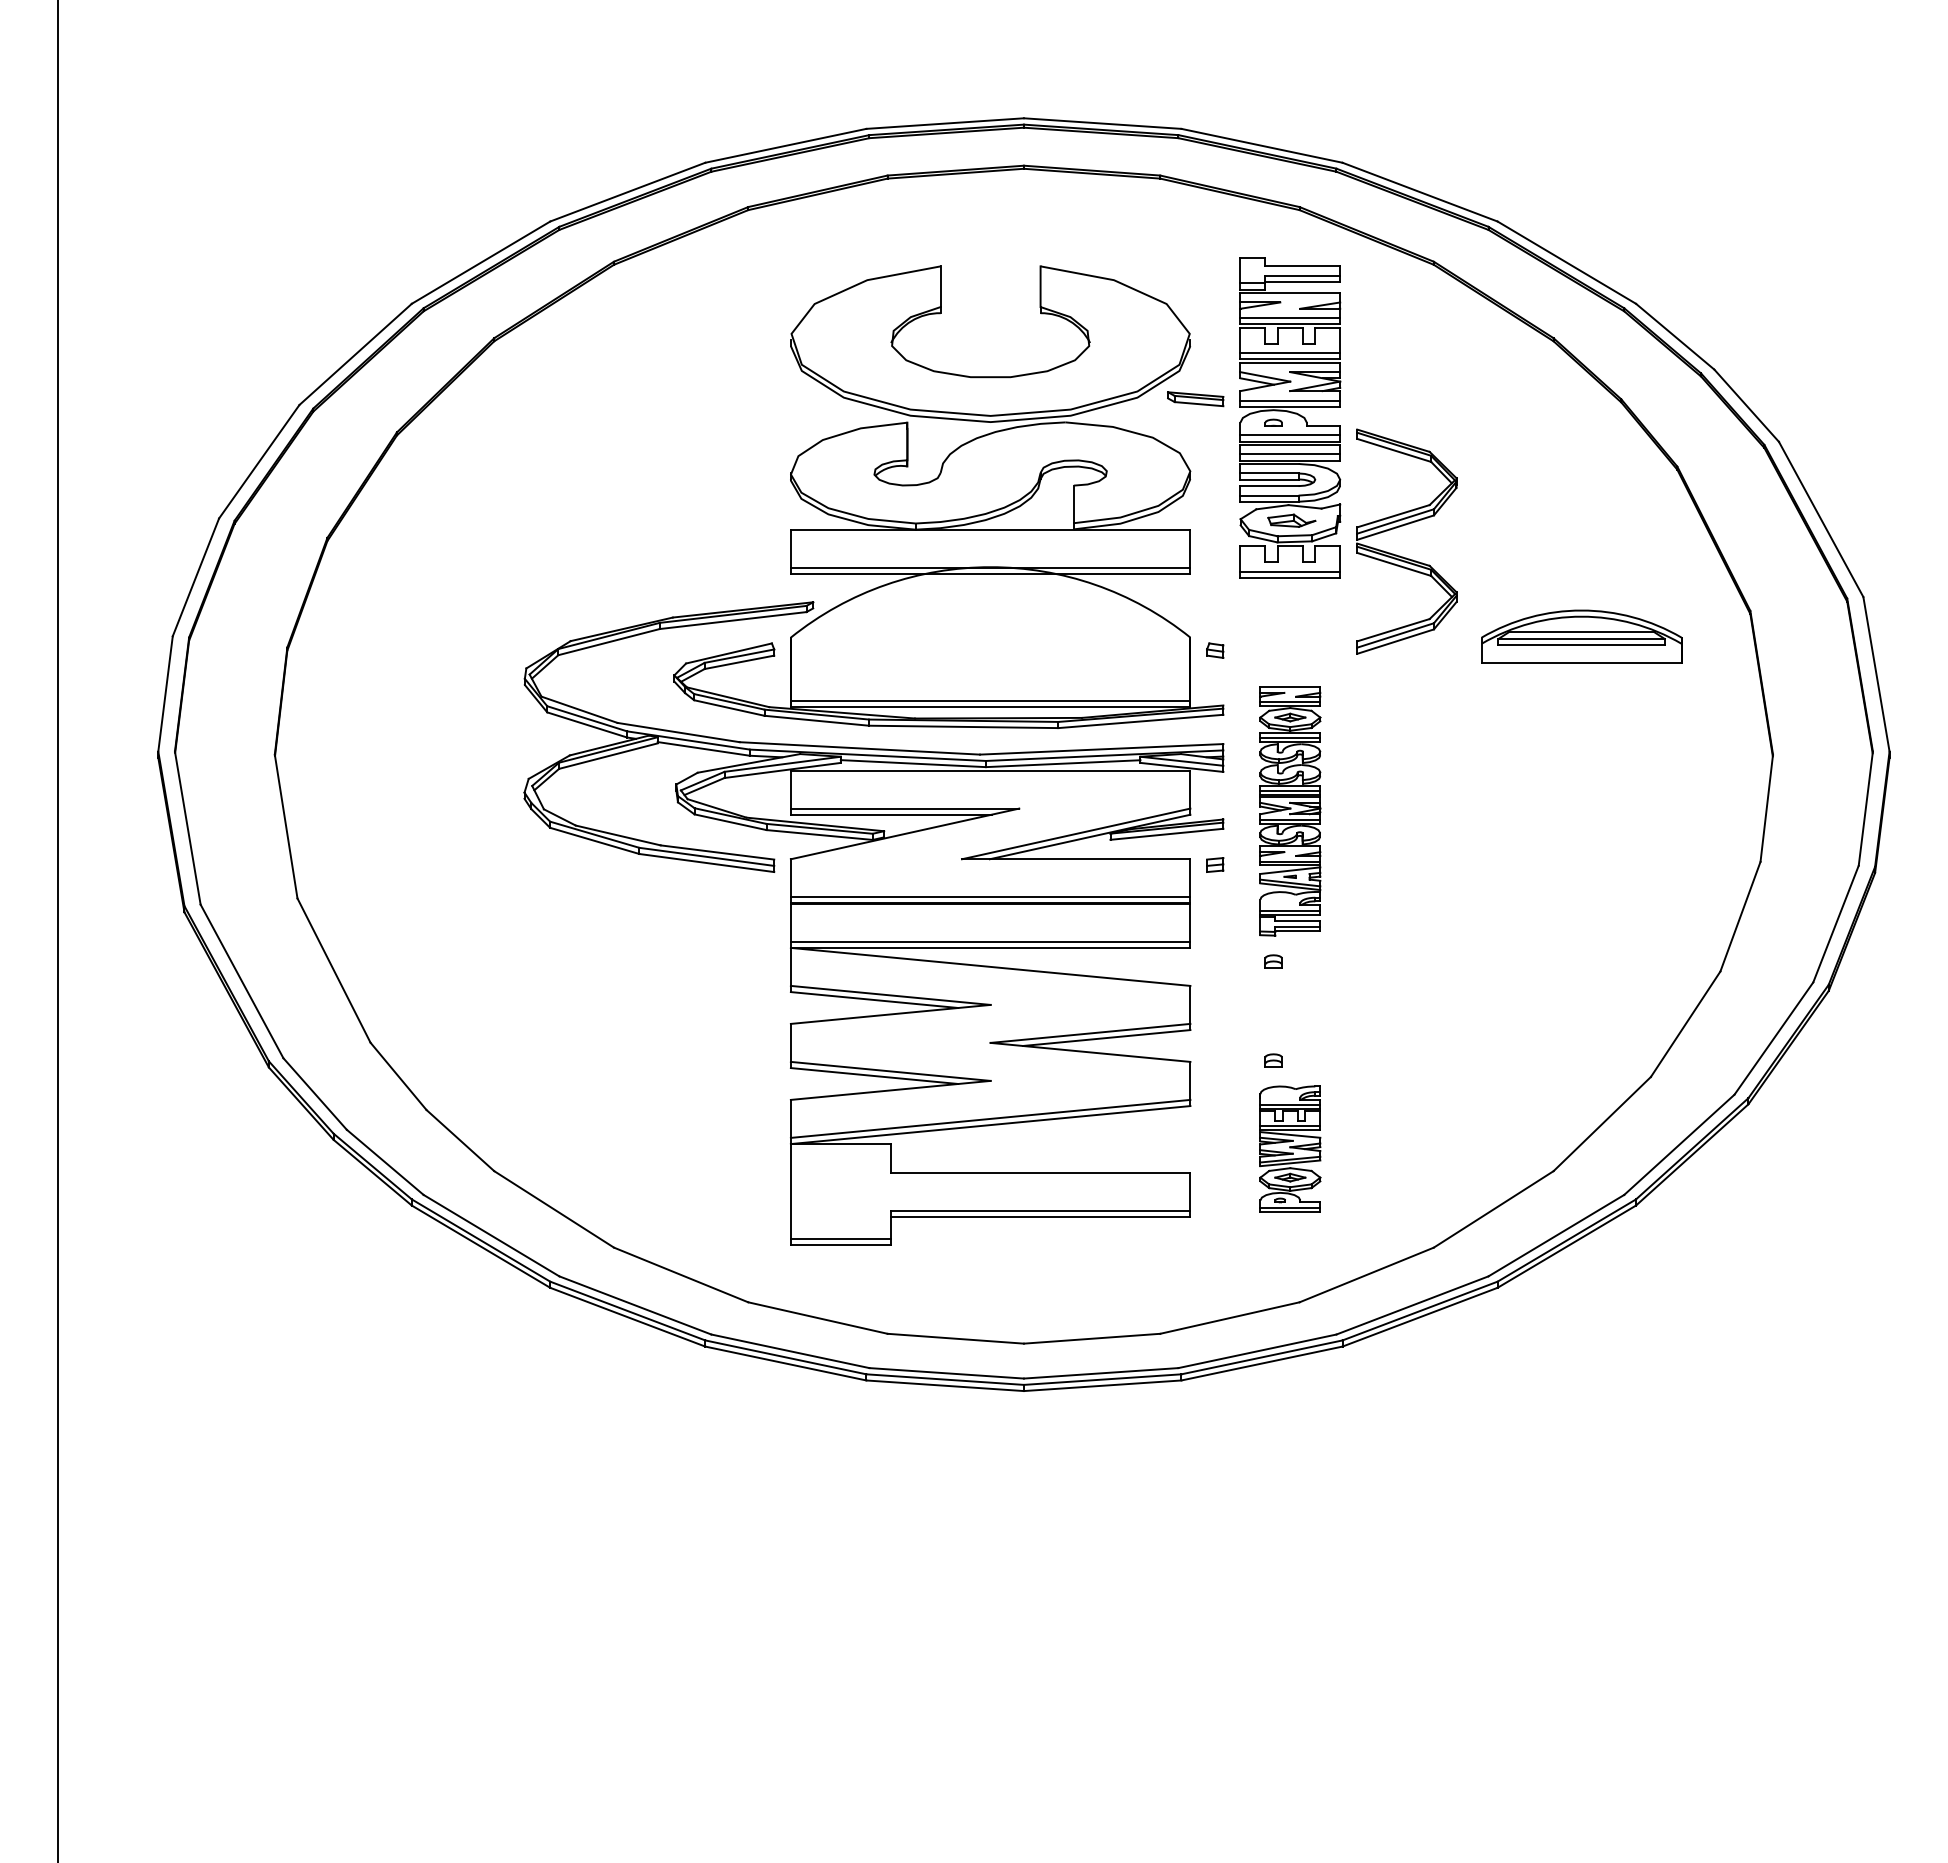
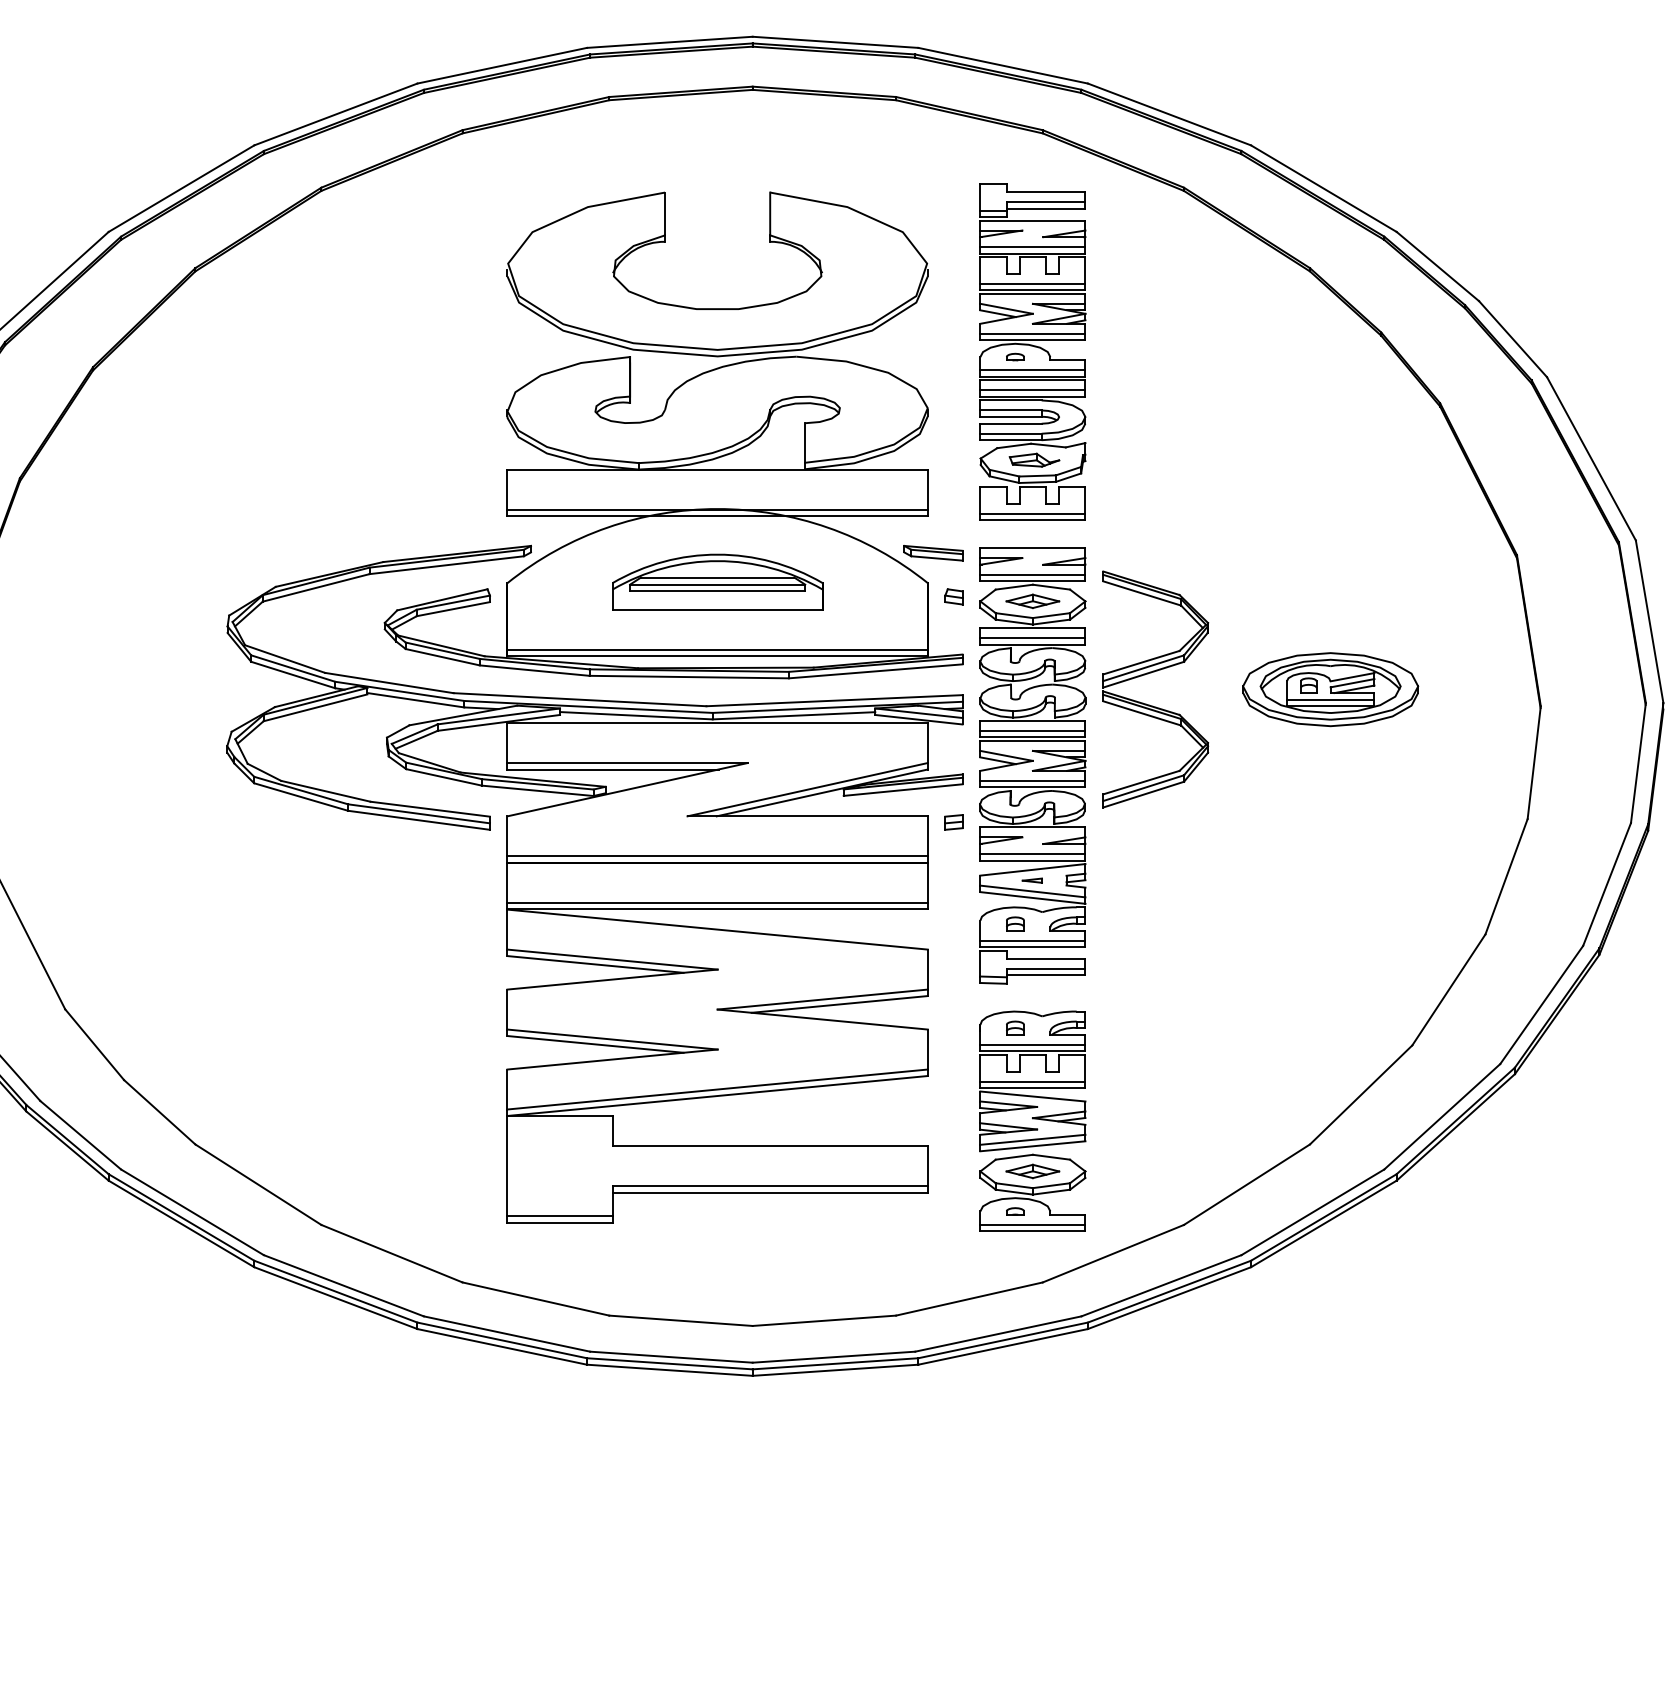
part: (1195, 399) -> (933, 553), moved
part: (1403, 526) -> (1152, 673), moved
part: (1581, 636) -> (717, 581), moved
part: (1573, 738) -> (1330, 689), added
part: (1290, 811) -> (1033, 766), size x1.67
part: (1290, 1148) -> (1033, 1120), size x1.67

